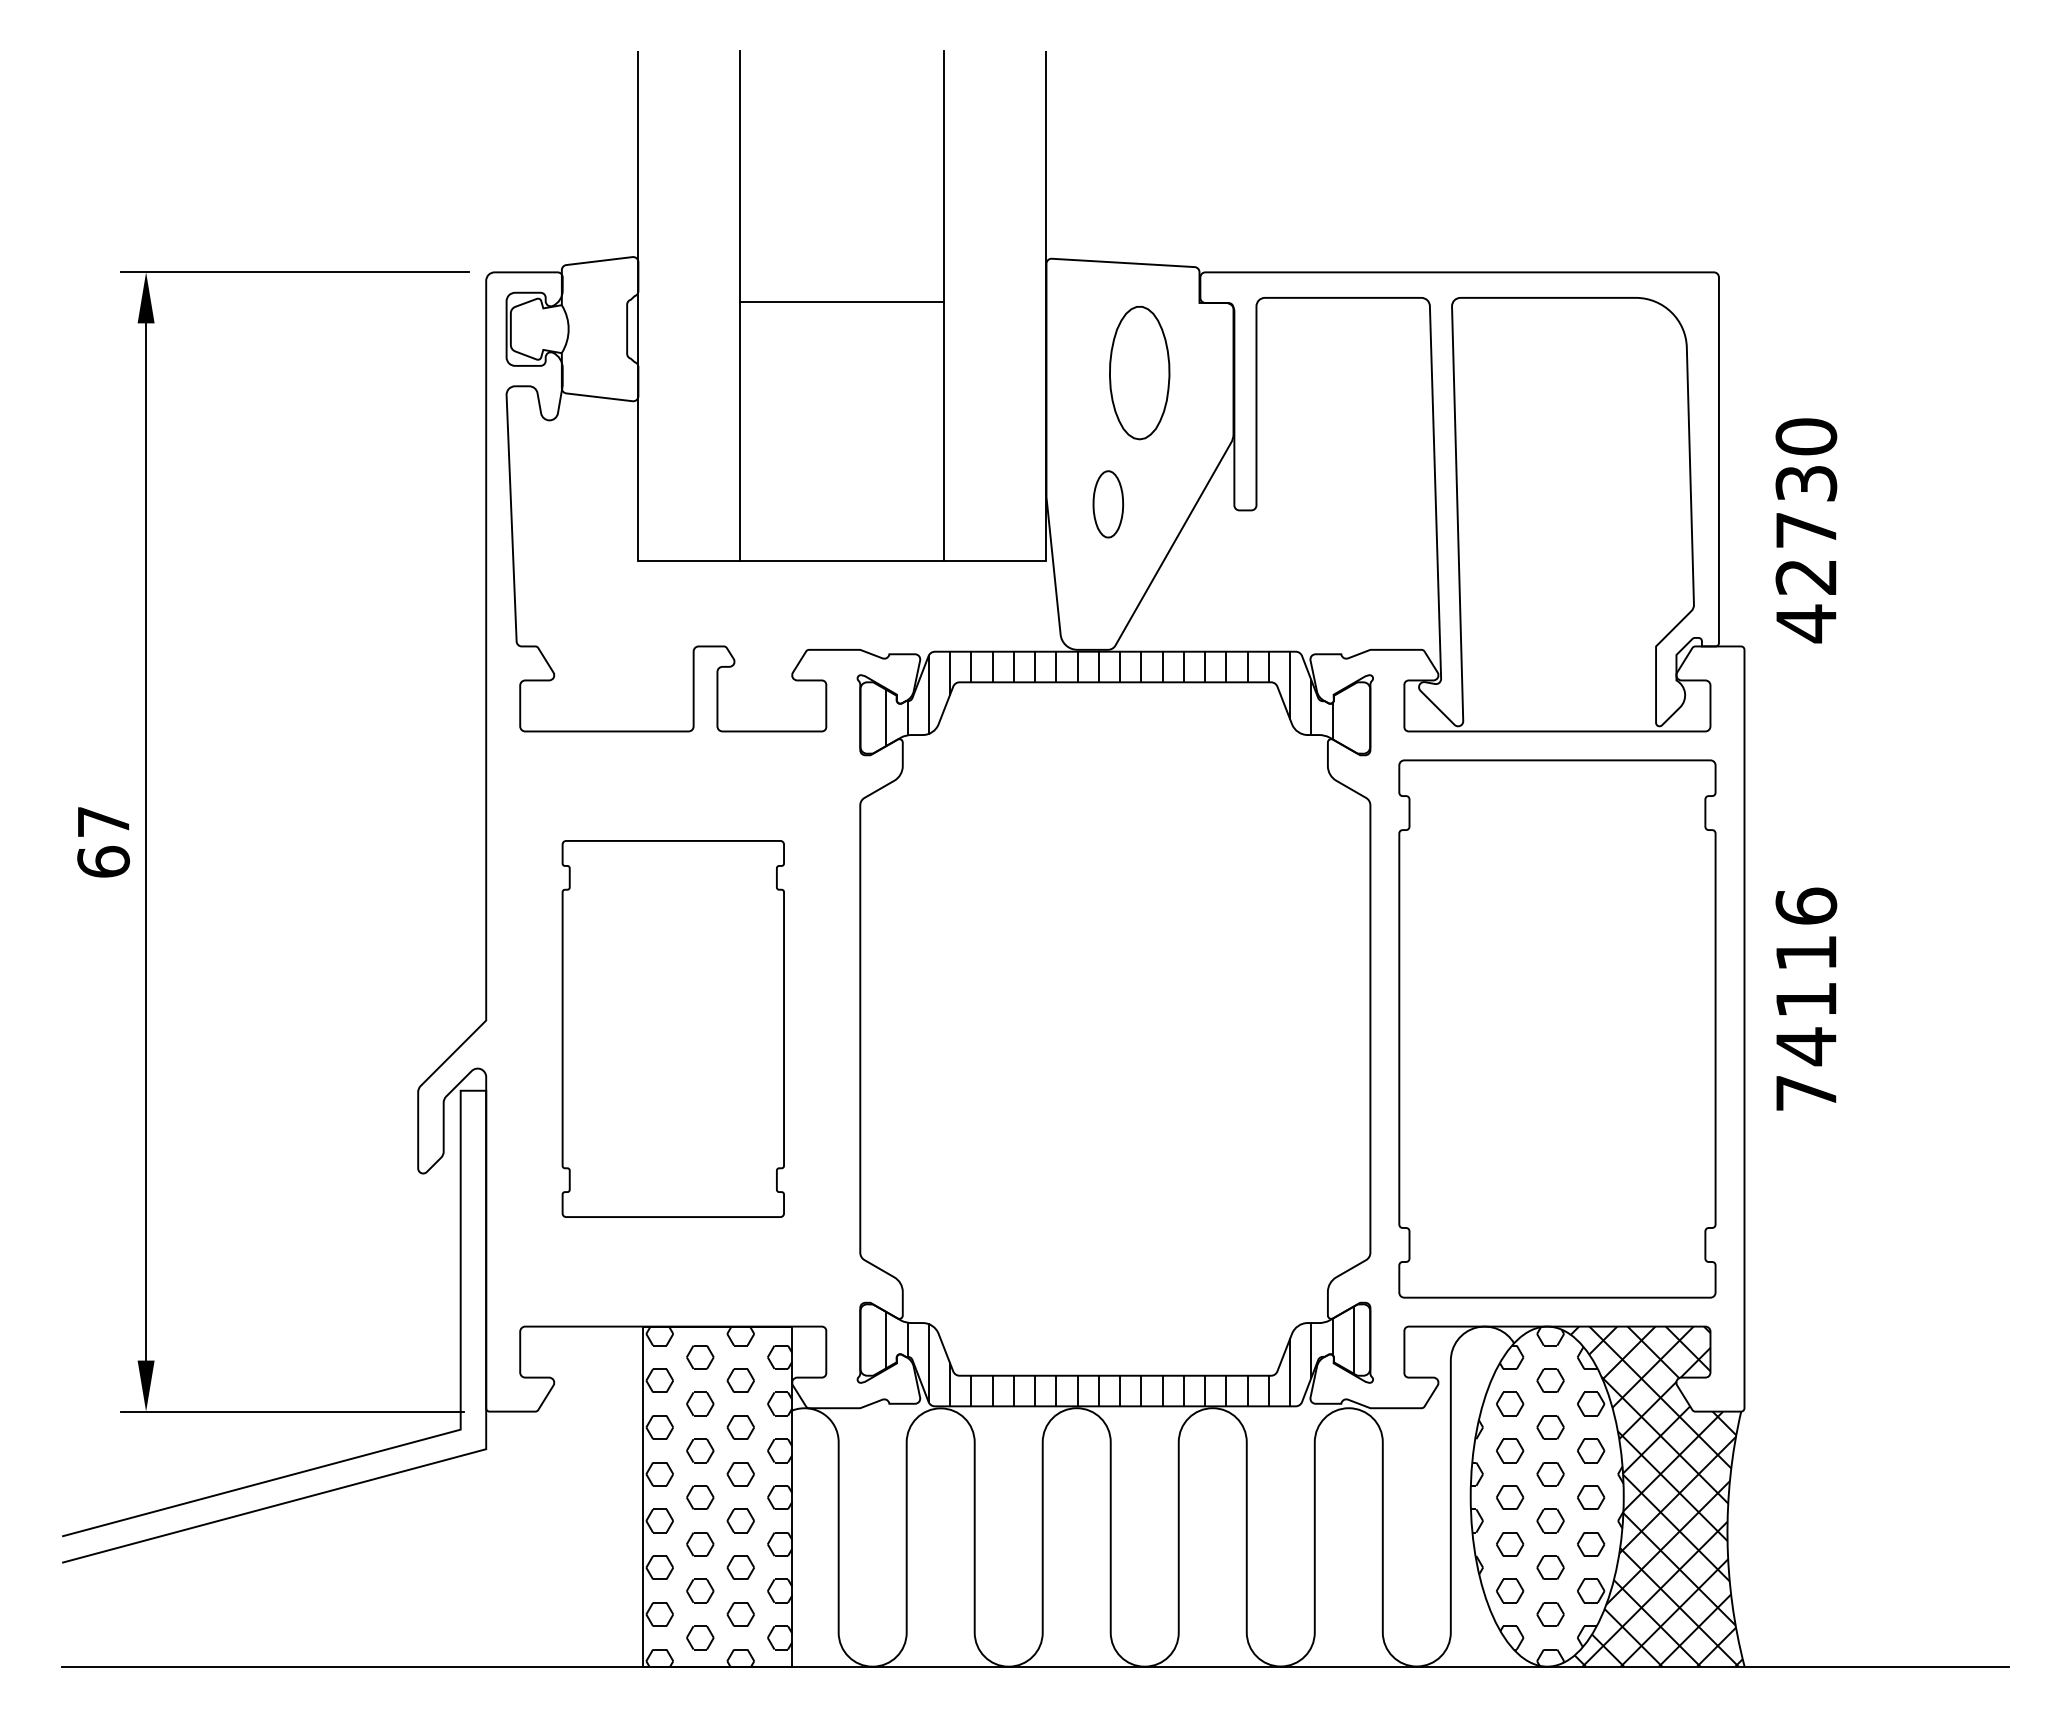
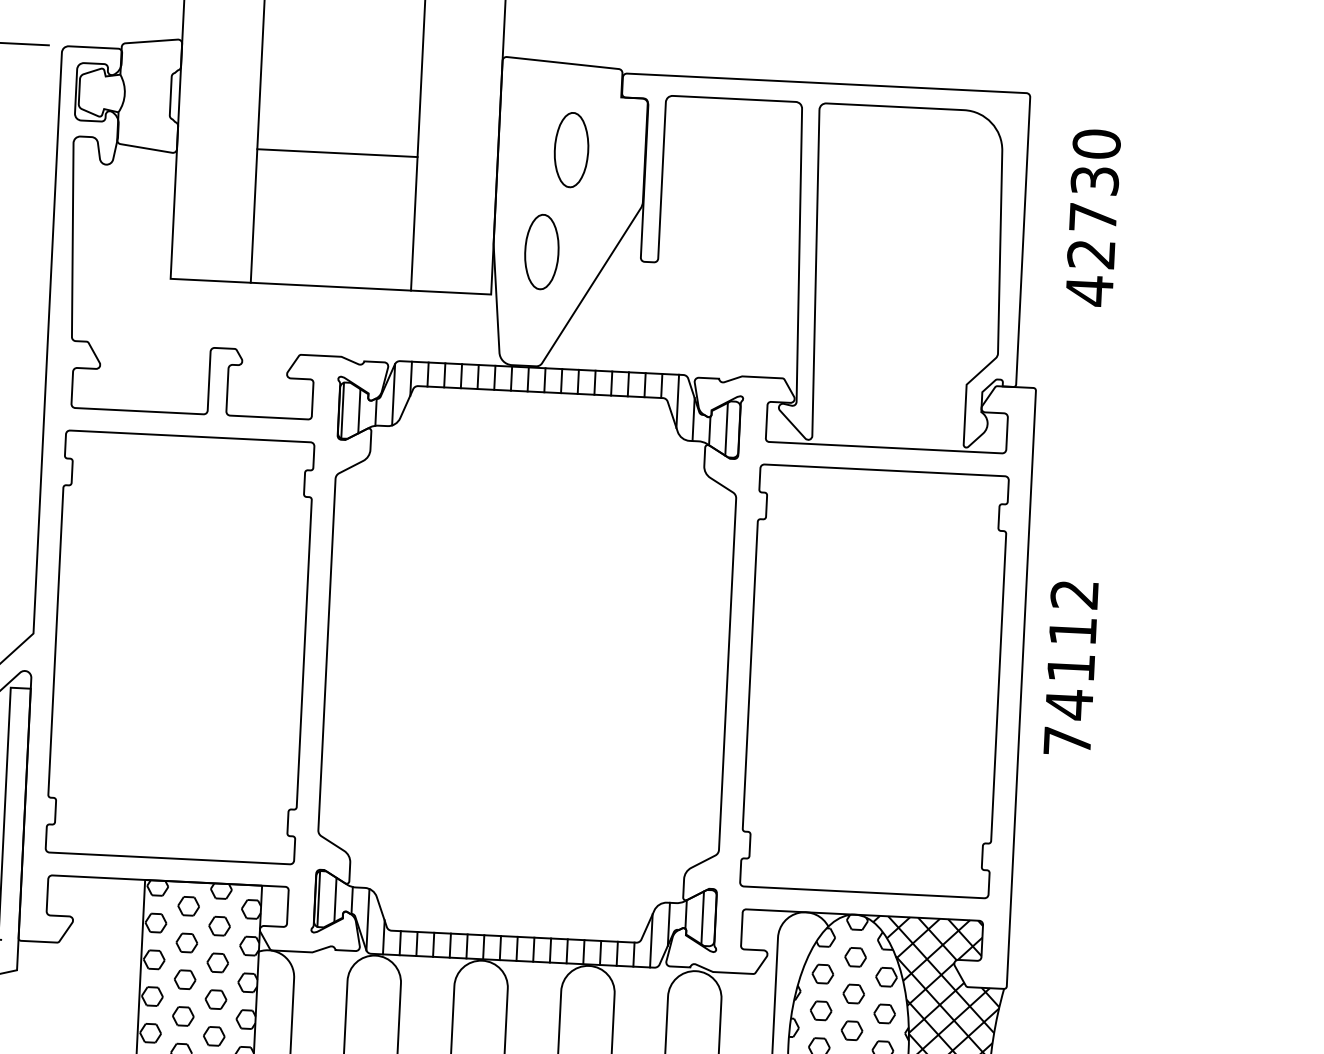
line: (842, 302) -> (337, 153), moved
part: (1139, 372) -> (571, 149), size x0.71
part: (1108, 504) -> (542, 252), size x1.43
text: (1806, 530) -> (1093, 217), moved
line: (865, 717) -> (343, 410), added
line: (1353, 717) -> (726, 428), added
text: (1806, 905) -> (1074, 593), 74116 -> 74112
part: (673, 1028) -> (180, 647), size x1.43
line: (865, 1339) -> (319, 898), added

